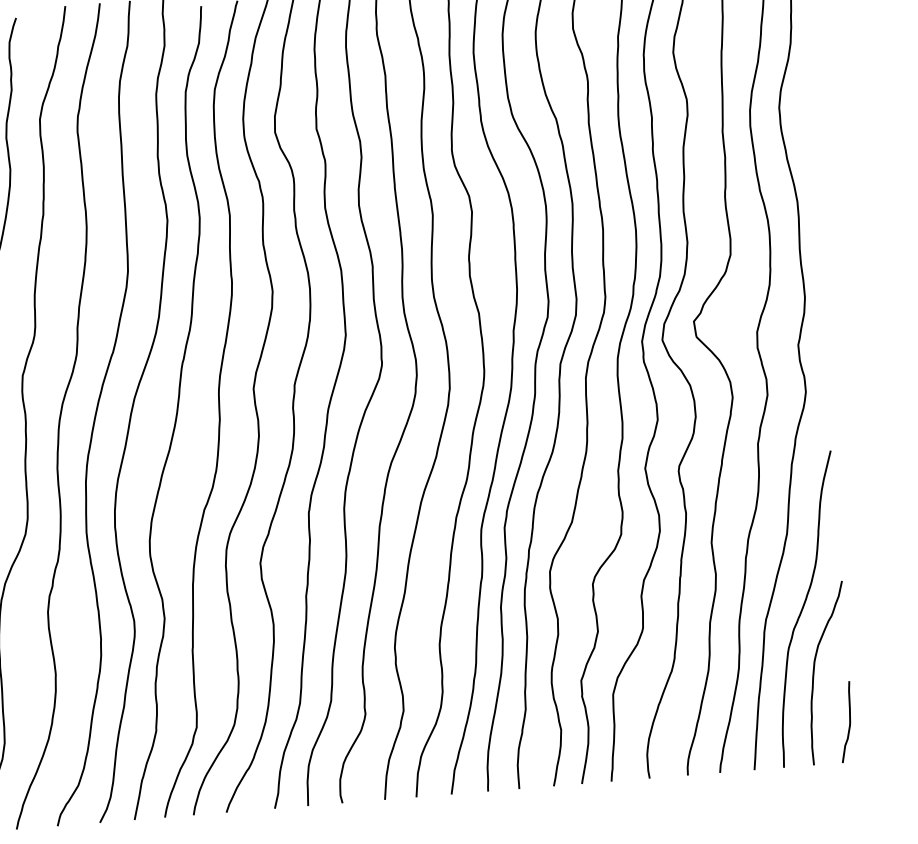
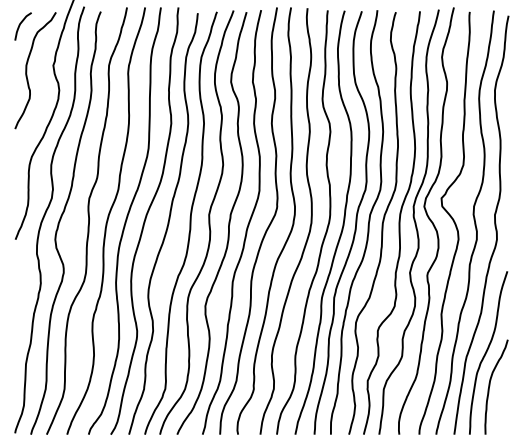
curve: (848, 721) -> (505, 413), removed

